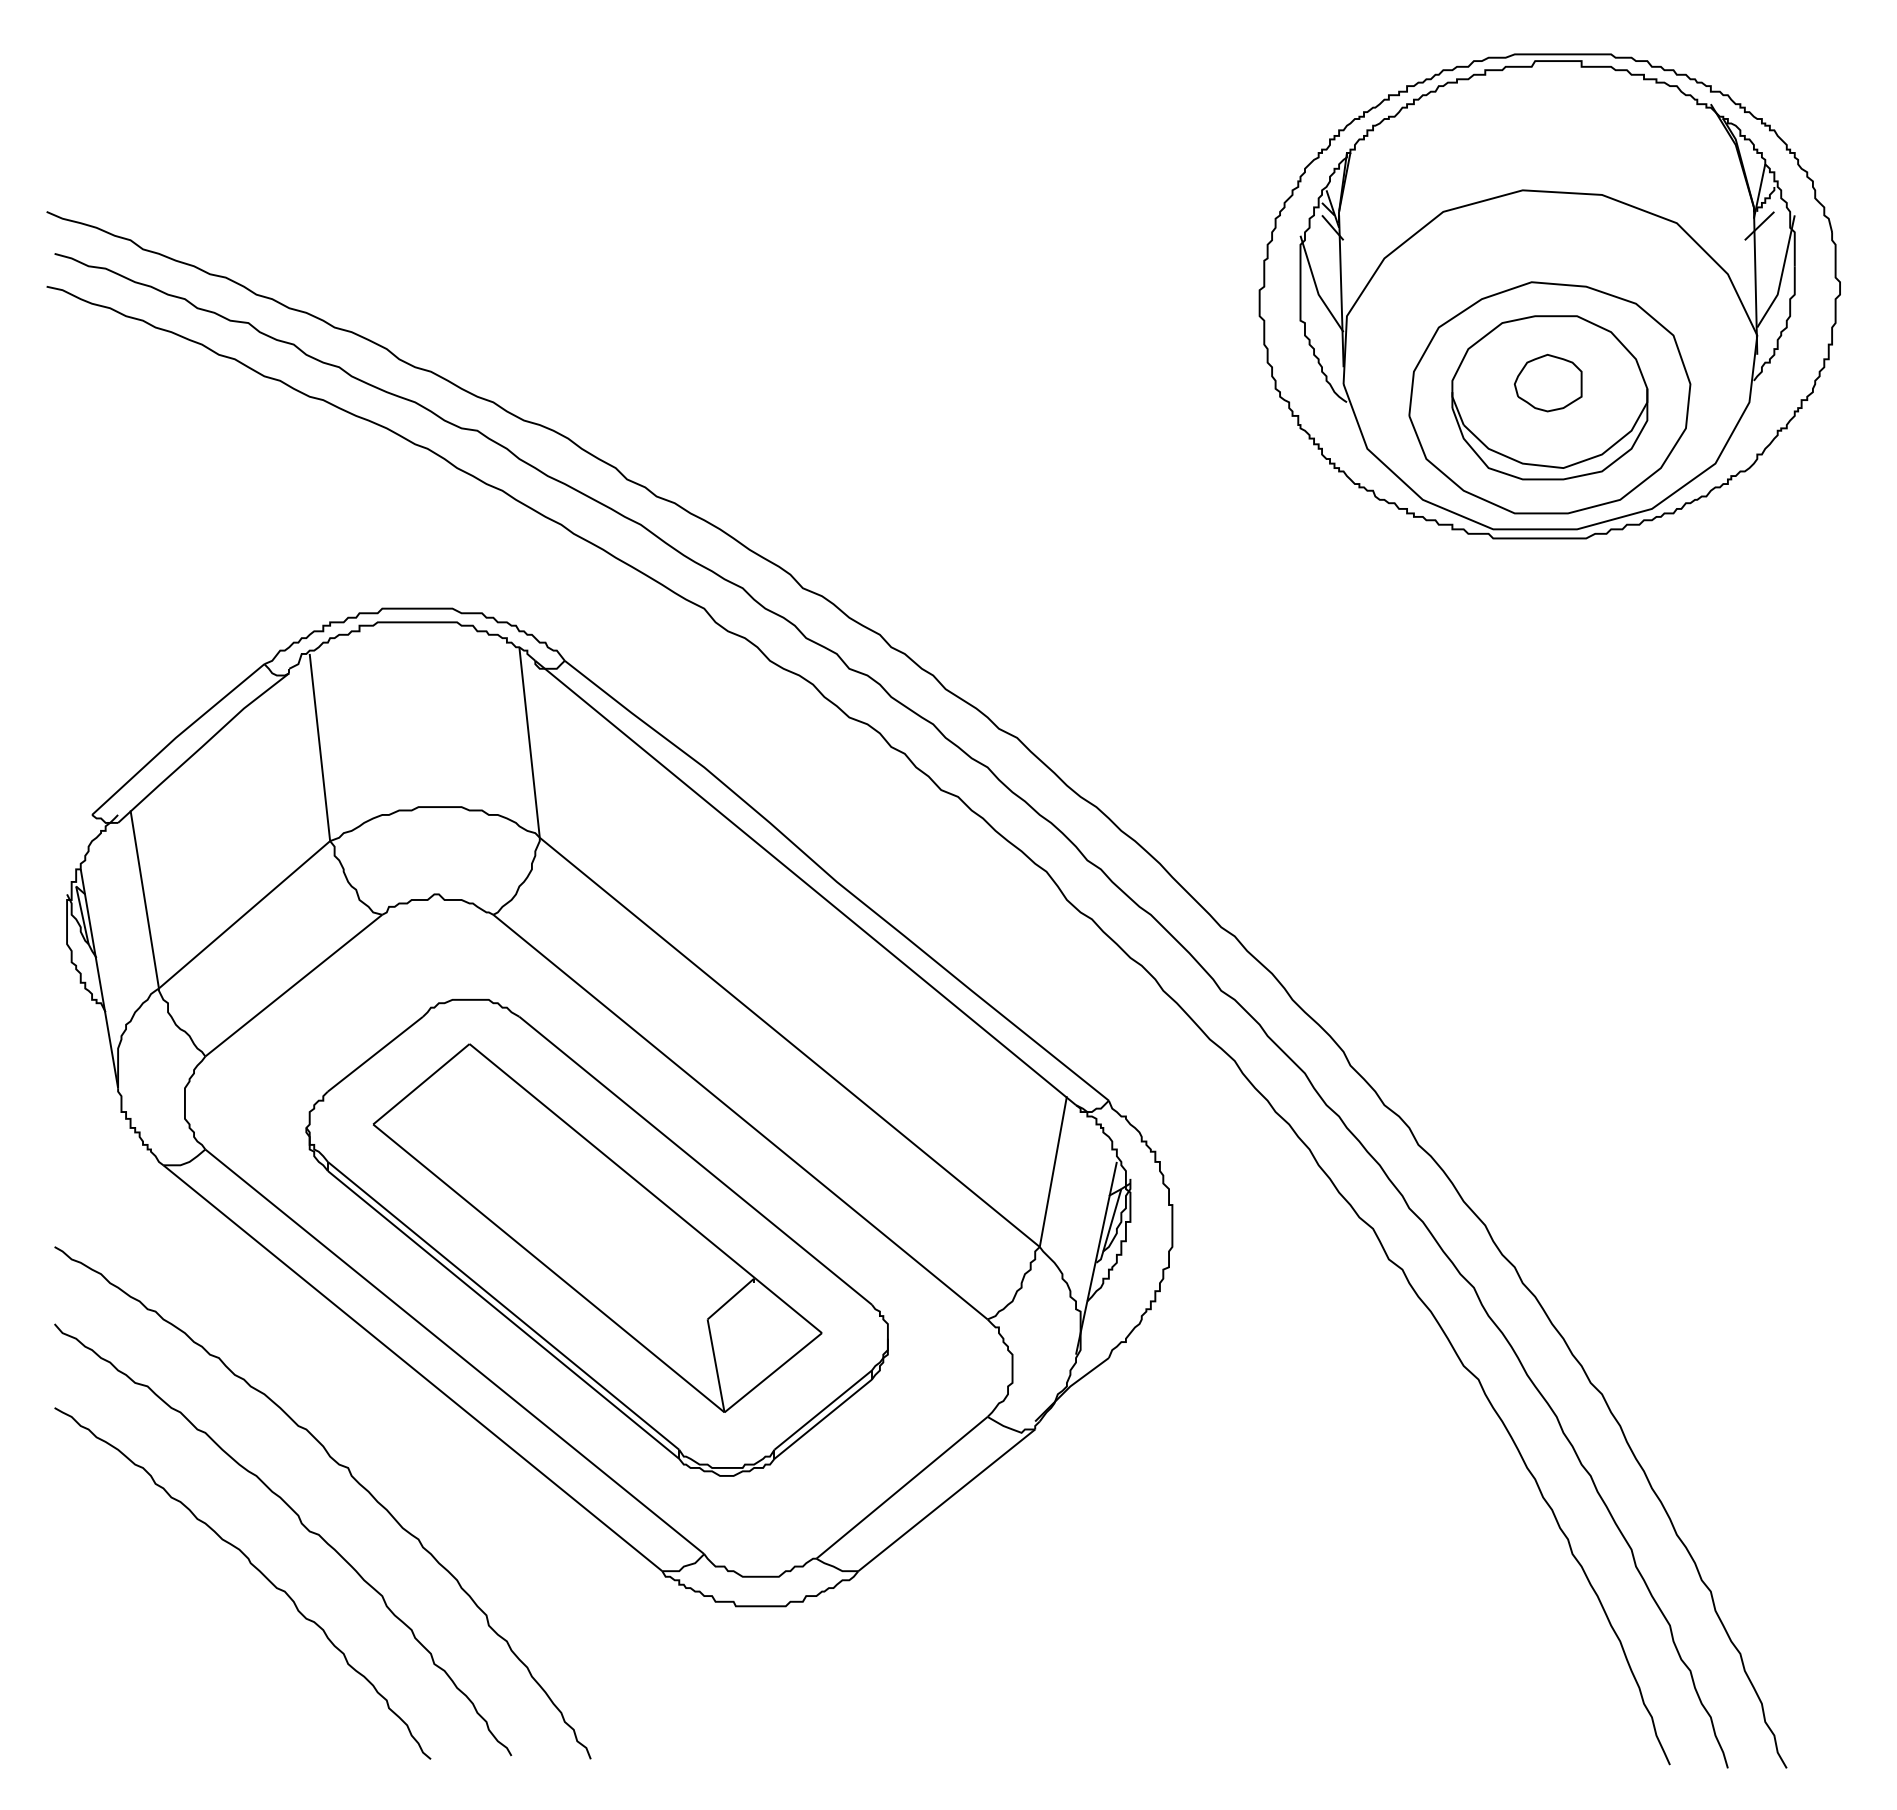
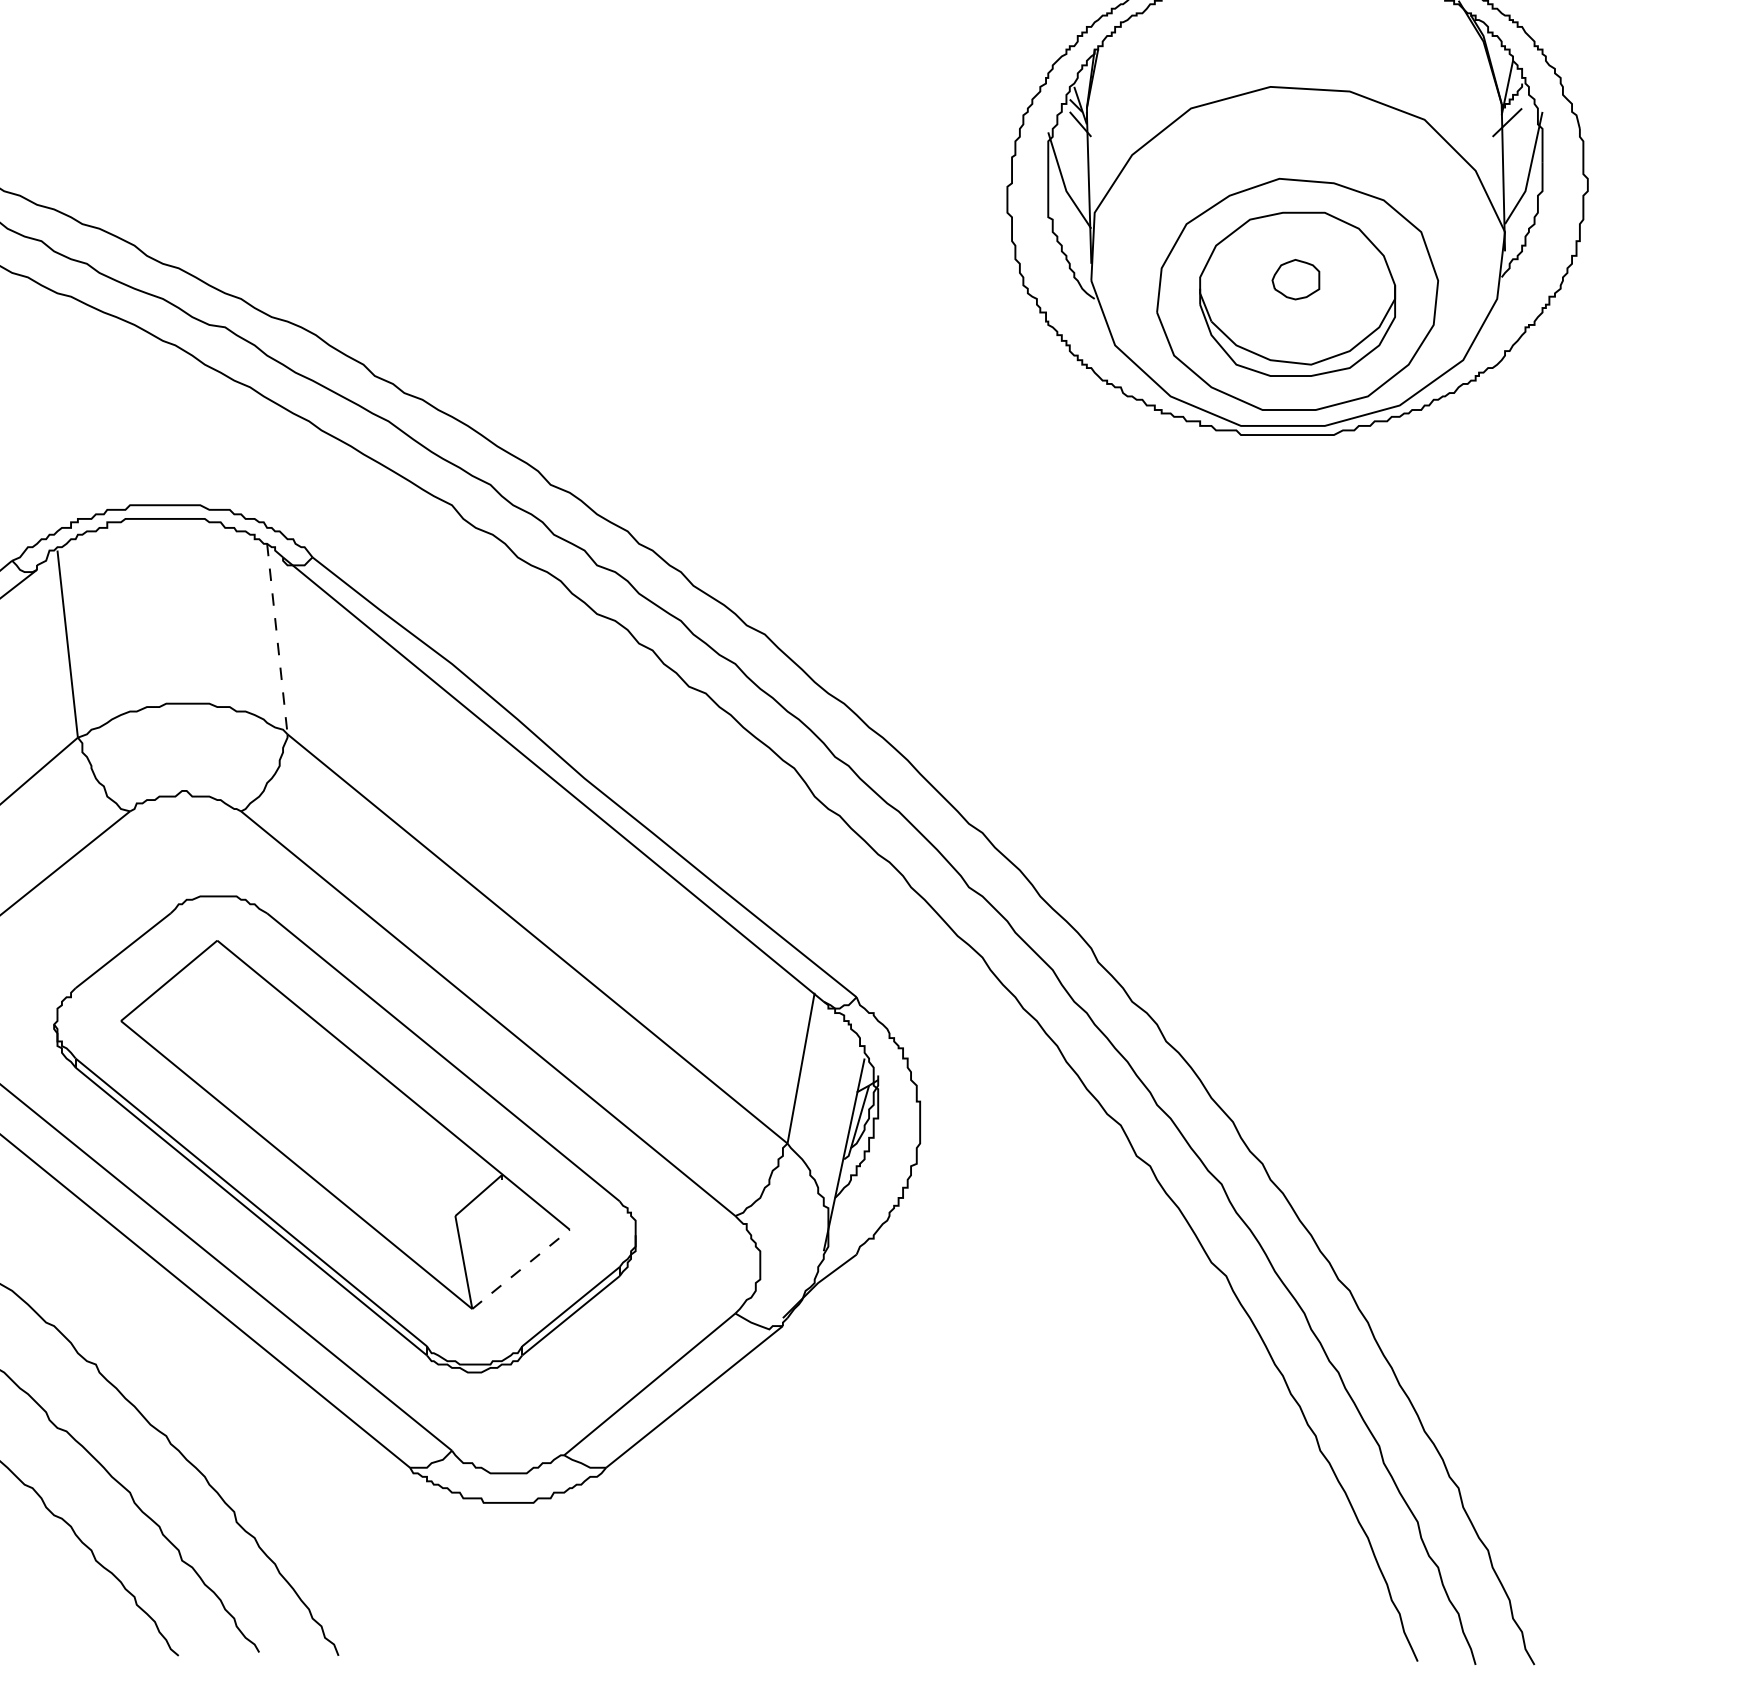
part: (1547, 382) -> (1295, 279), size x0.7
line: (529, 742) -> (277, 639), solid -> dashed
line: (773, 1372) -> (521, 1269), solid -> dashed

